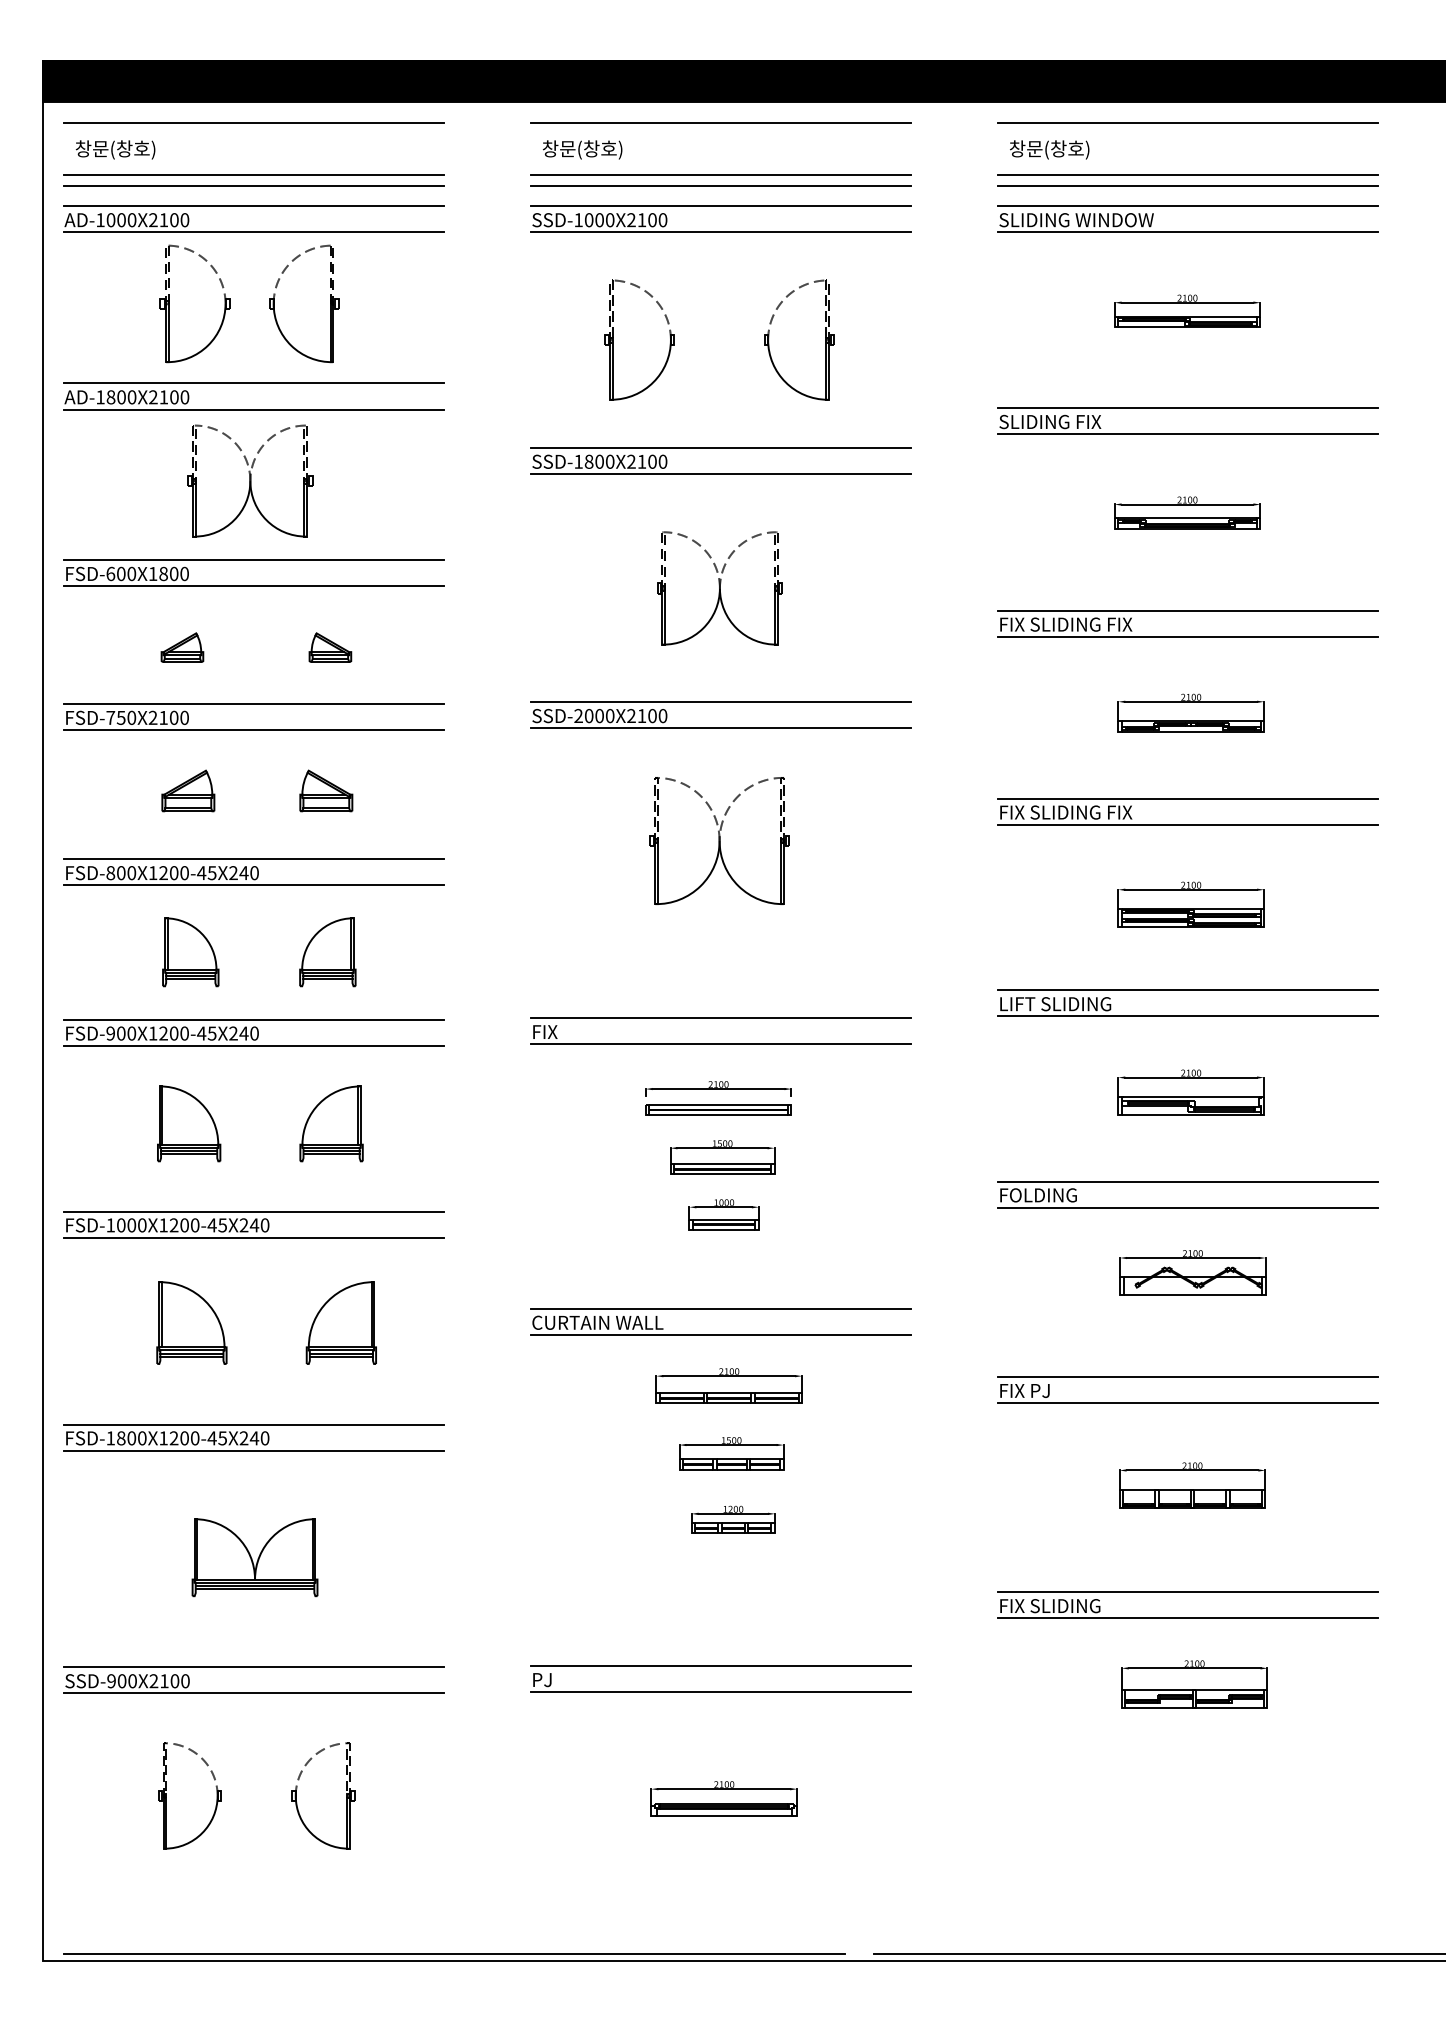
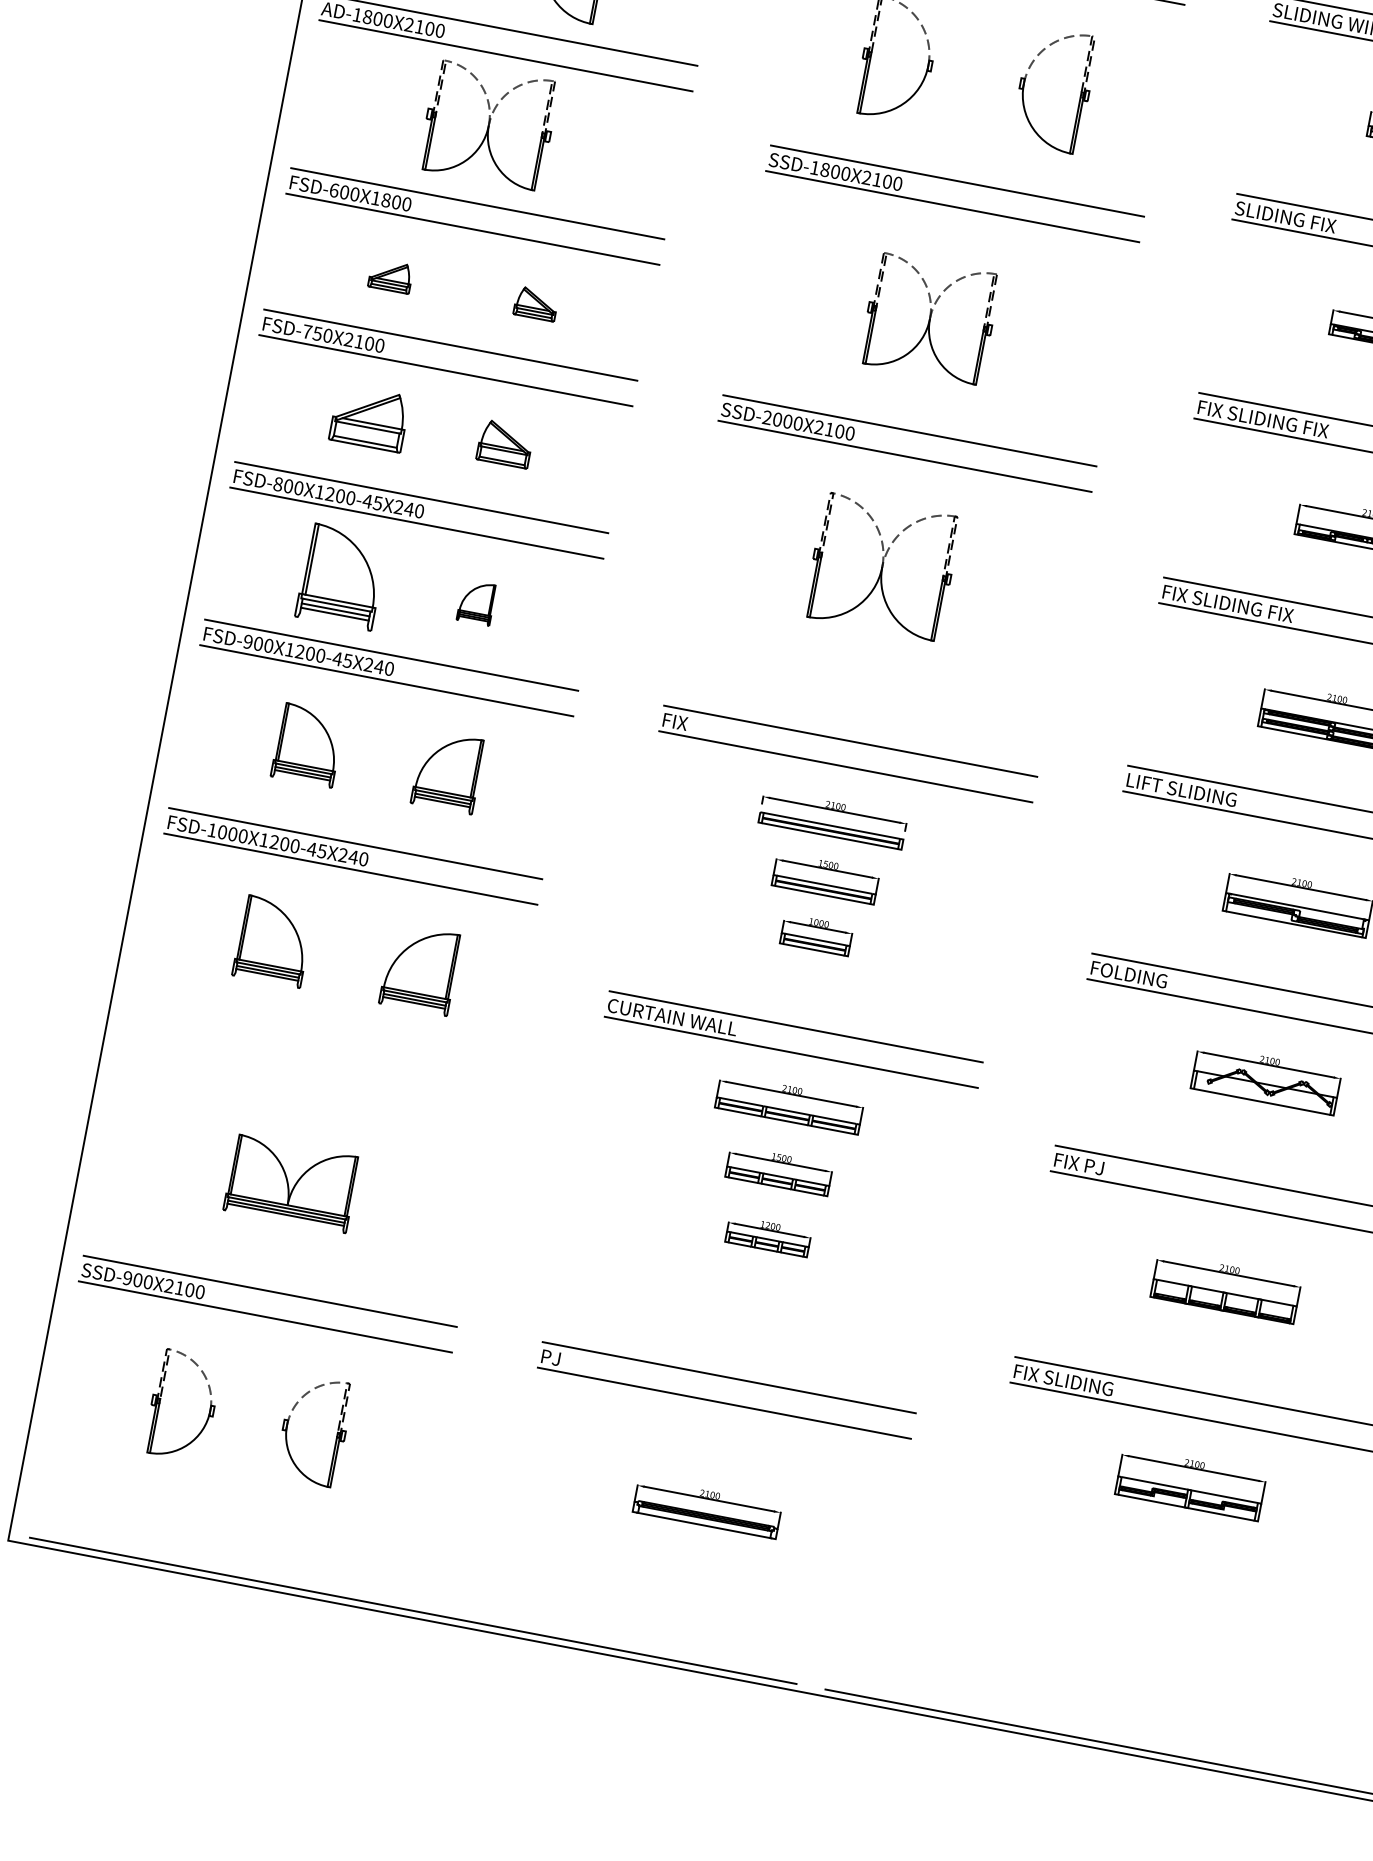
part: (188, 790) -> (370, 417), size x1.4
part: (190, 952) -> (341, 577), size x1.4
part: (327, 952) -> (476, 602), size x0.6
part: (253, 1437) -> (312, 1065), removed

